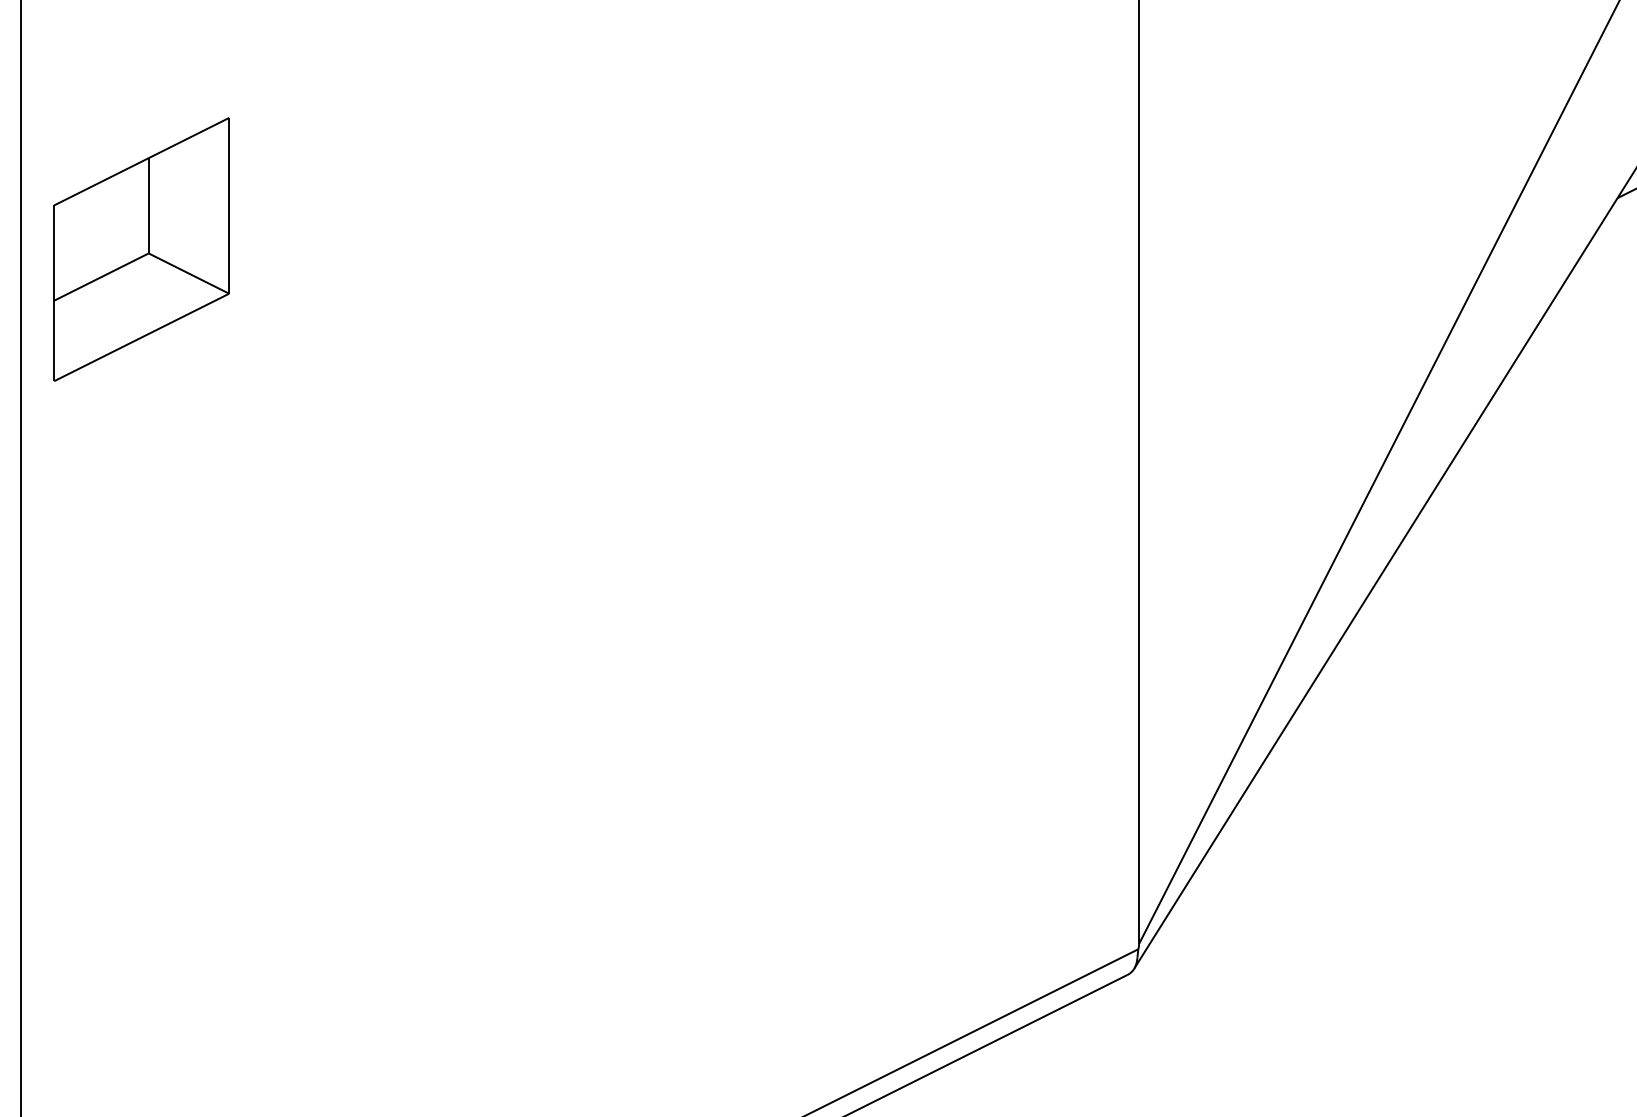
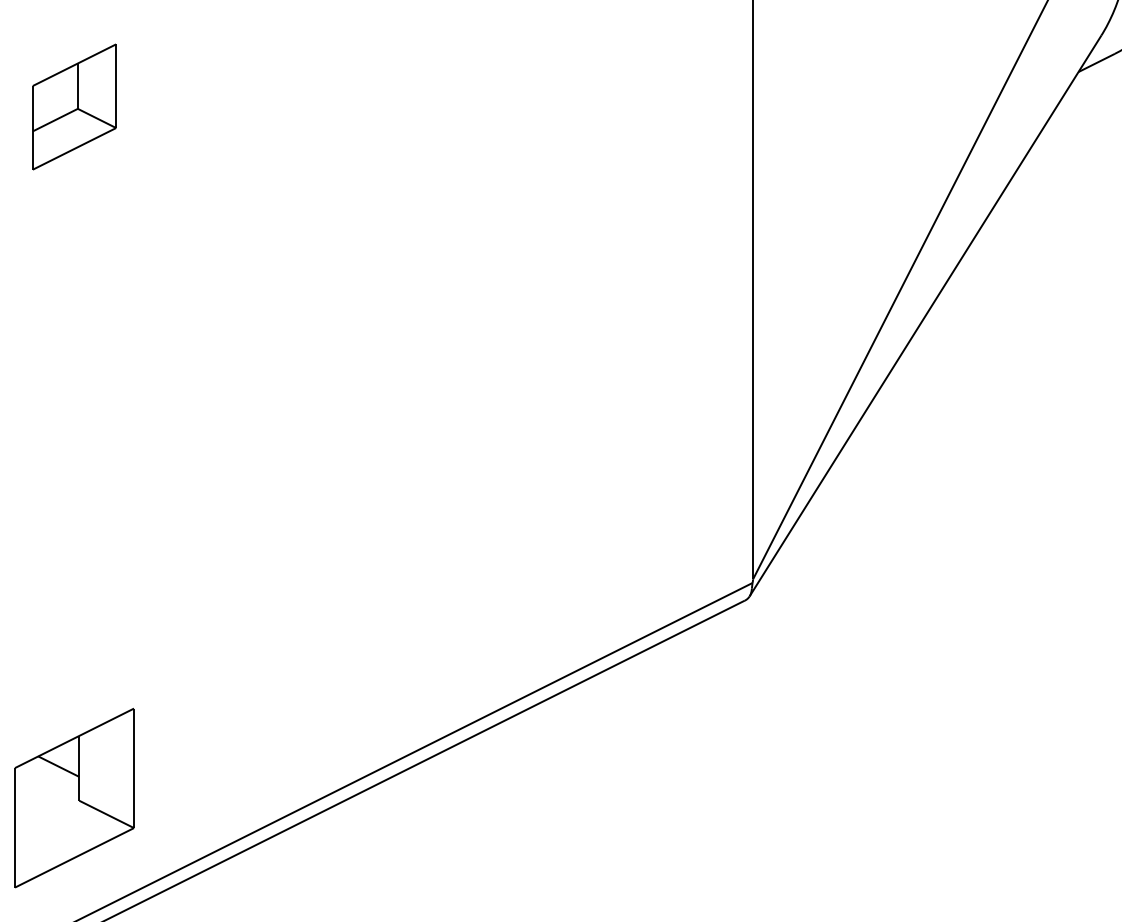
part: (141, 248) -> (74, 106), size x0.7

